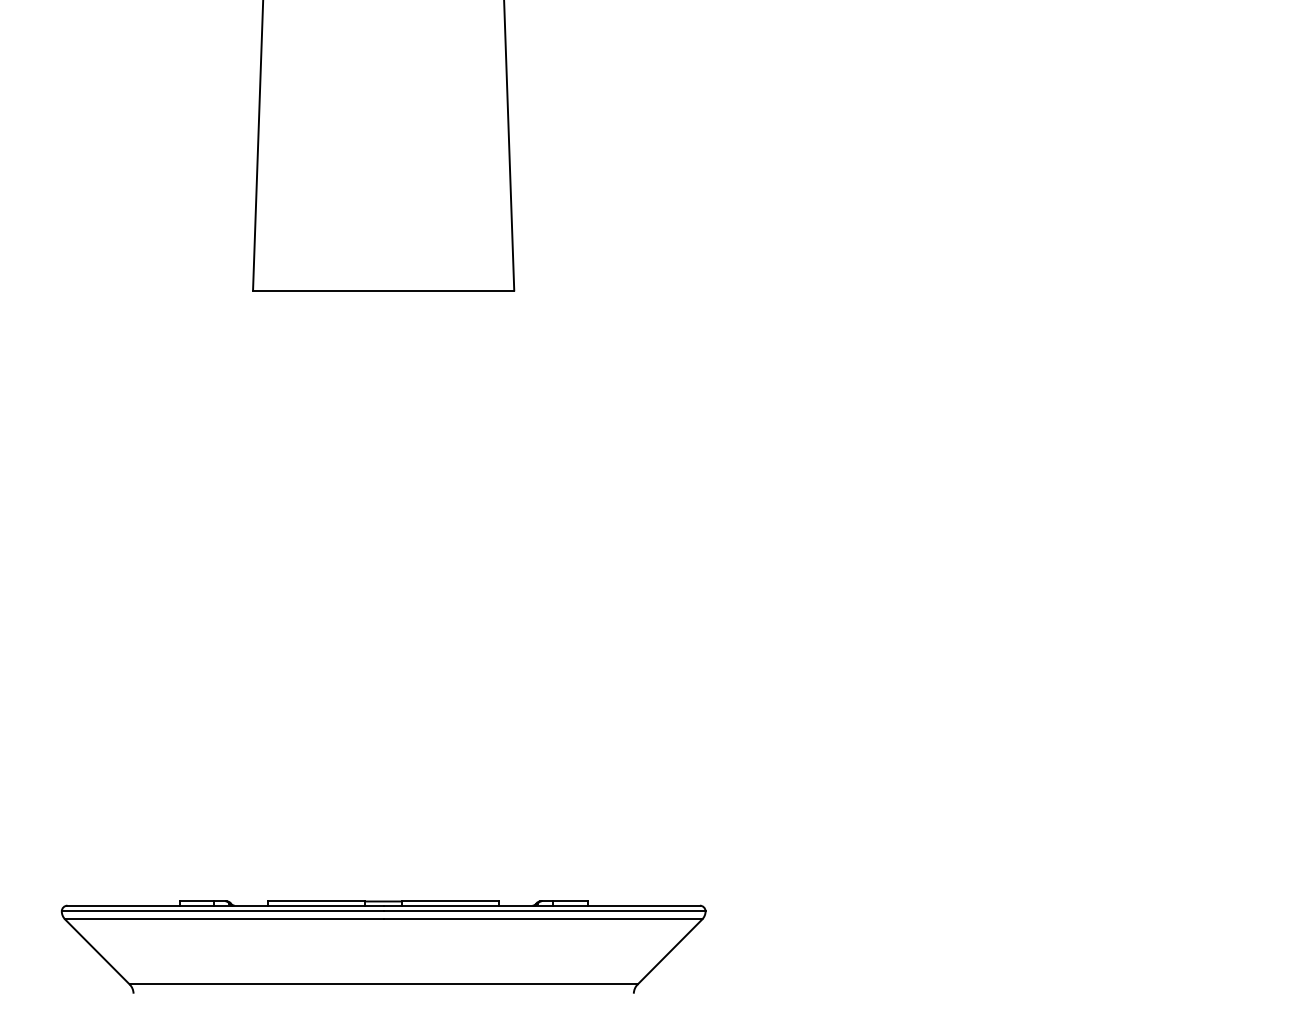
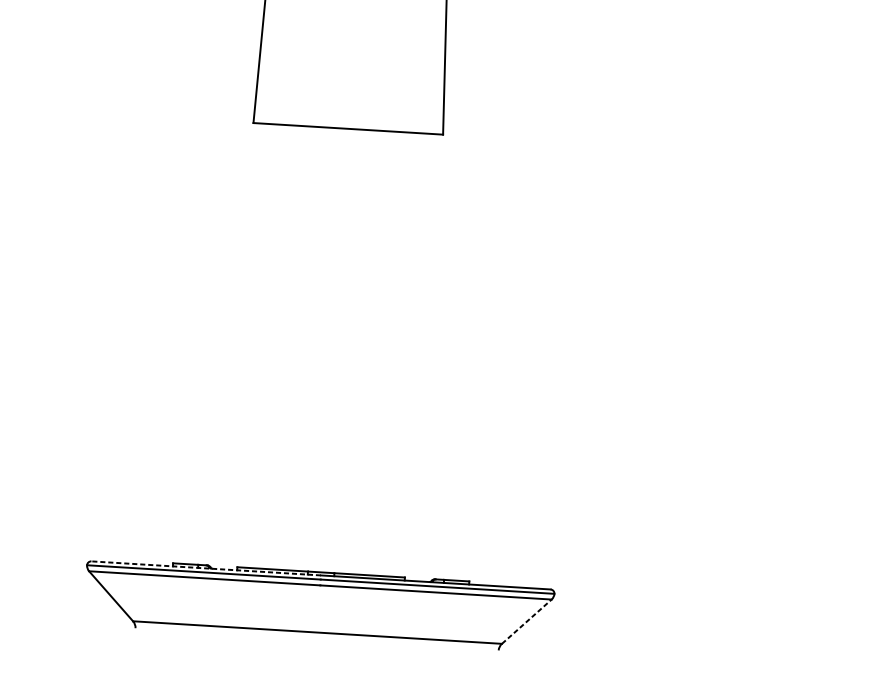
line: (225, 905) -> (206, 568), solid -> dashed
line: (670, 951) -> (527, 621), solid -> dashed

